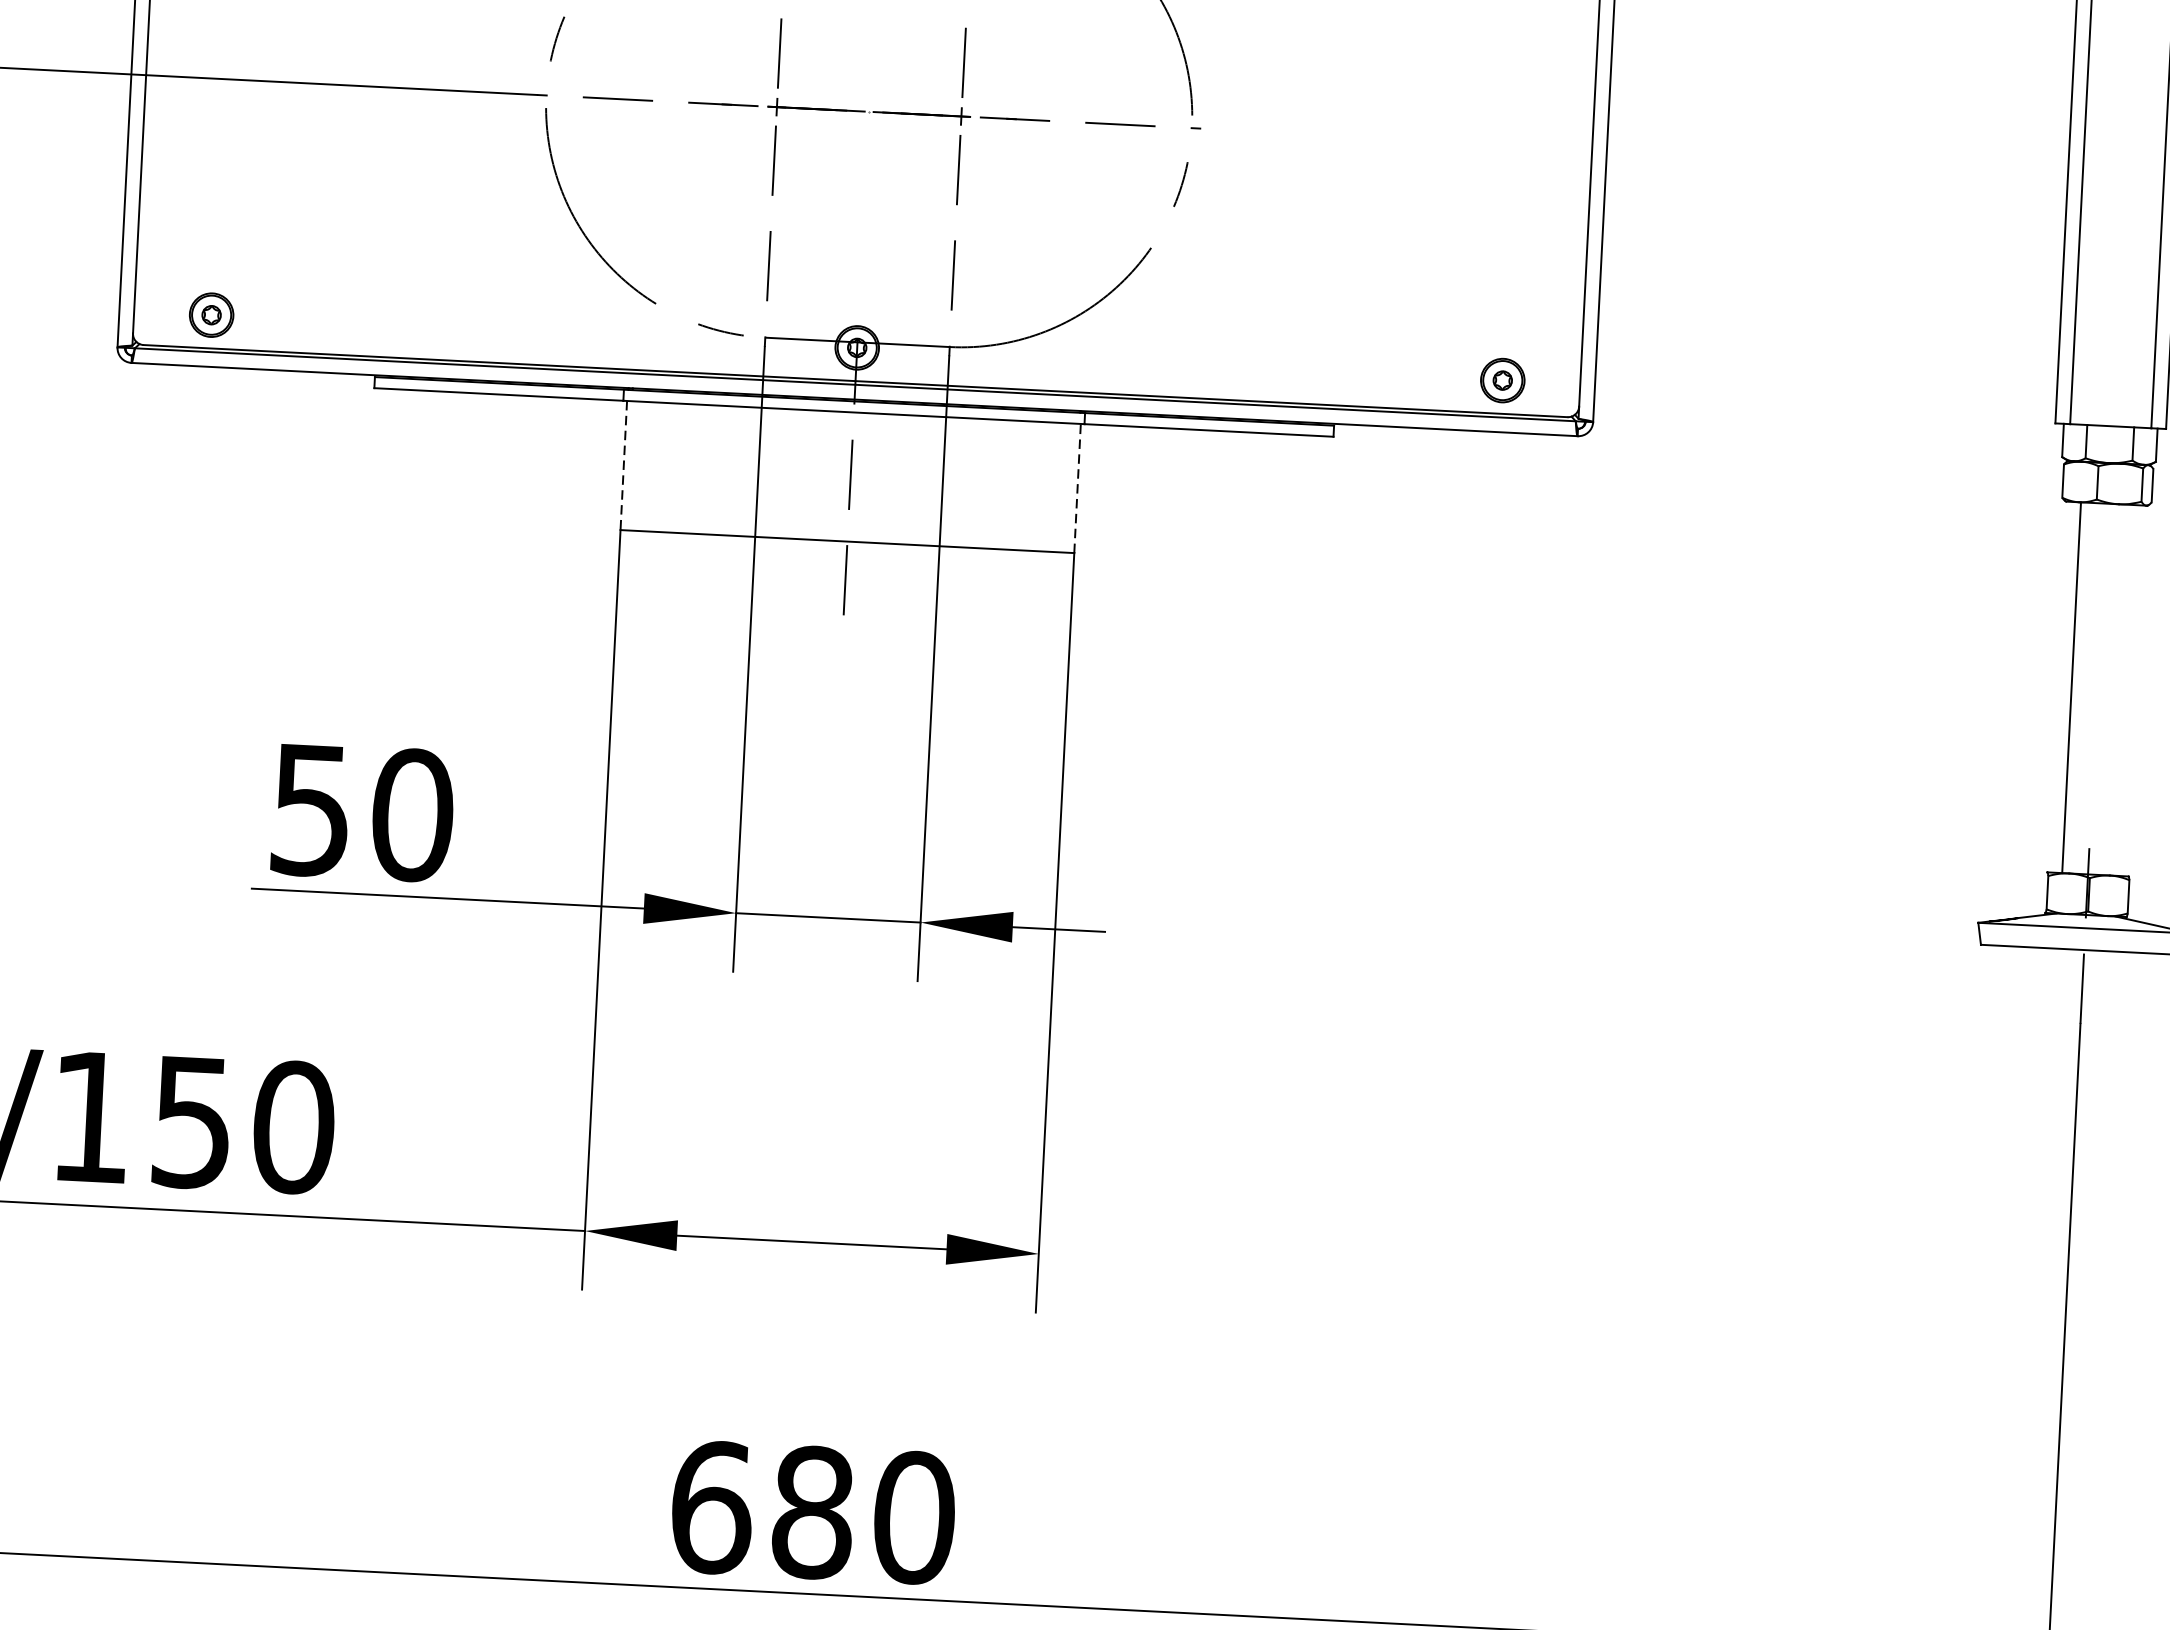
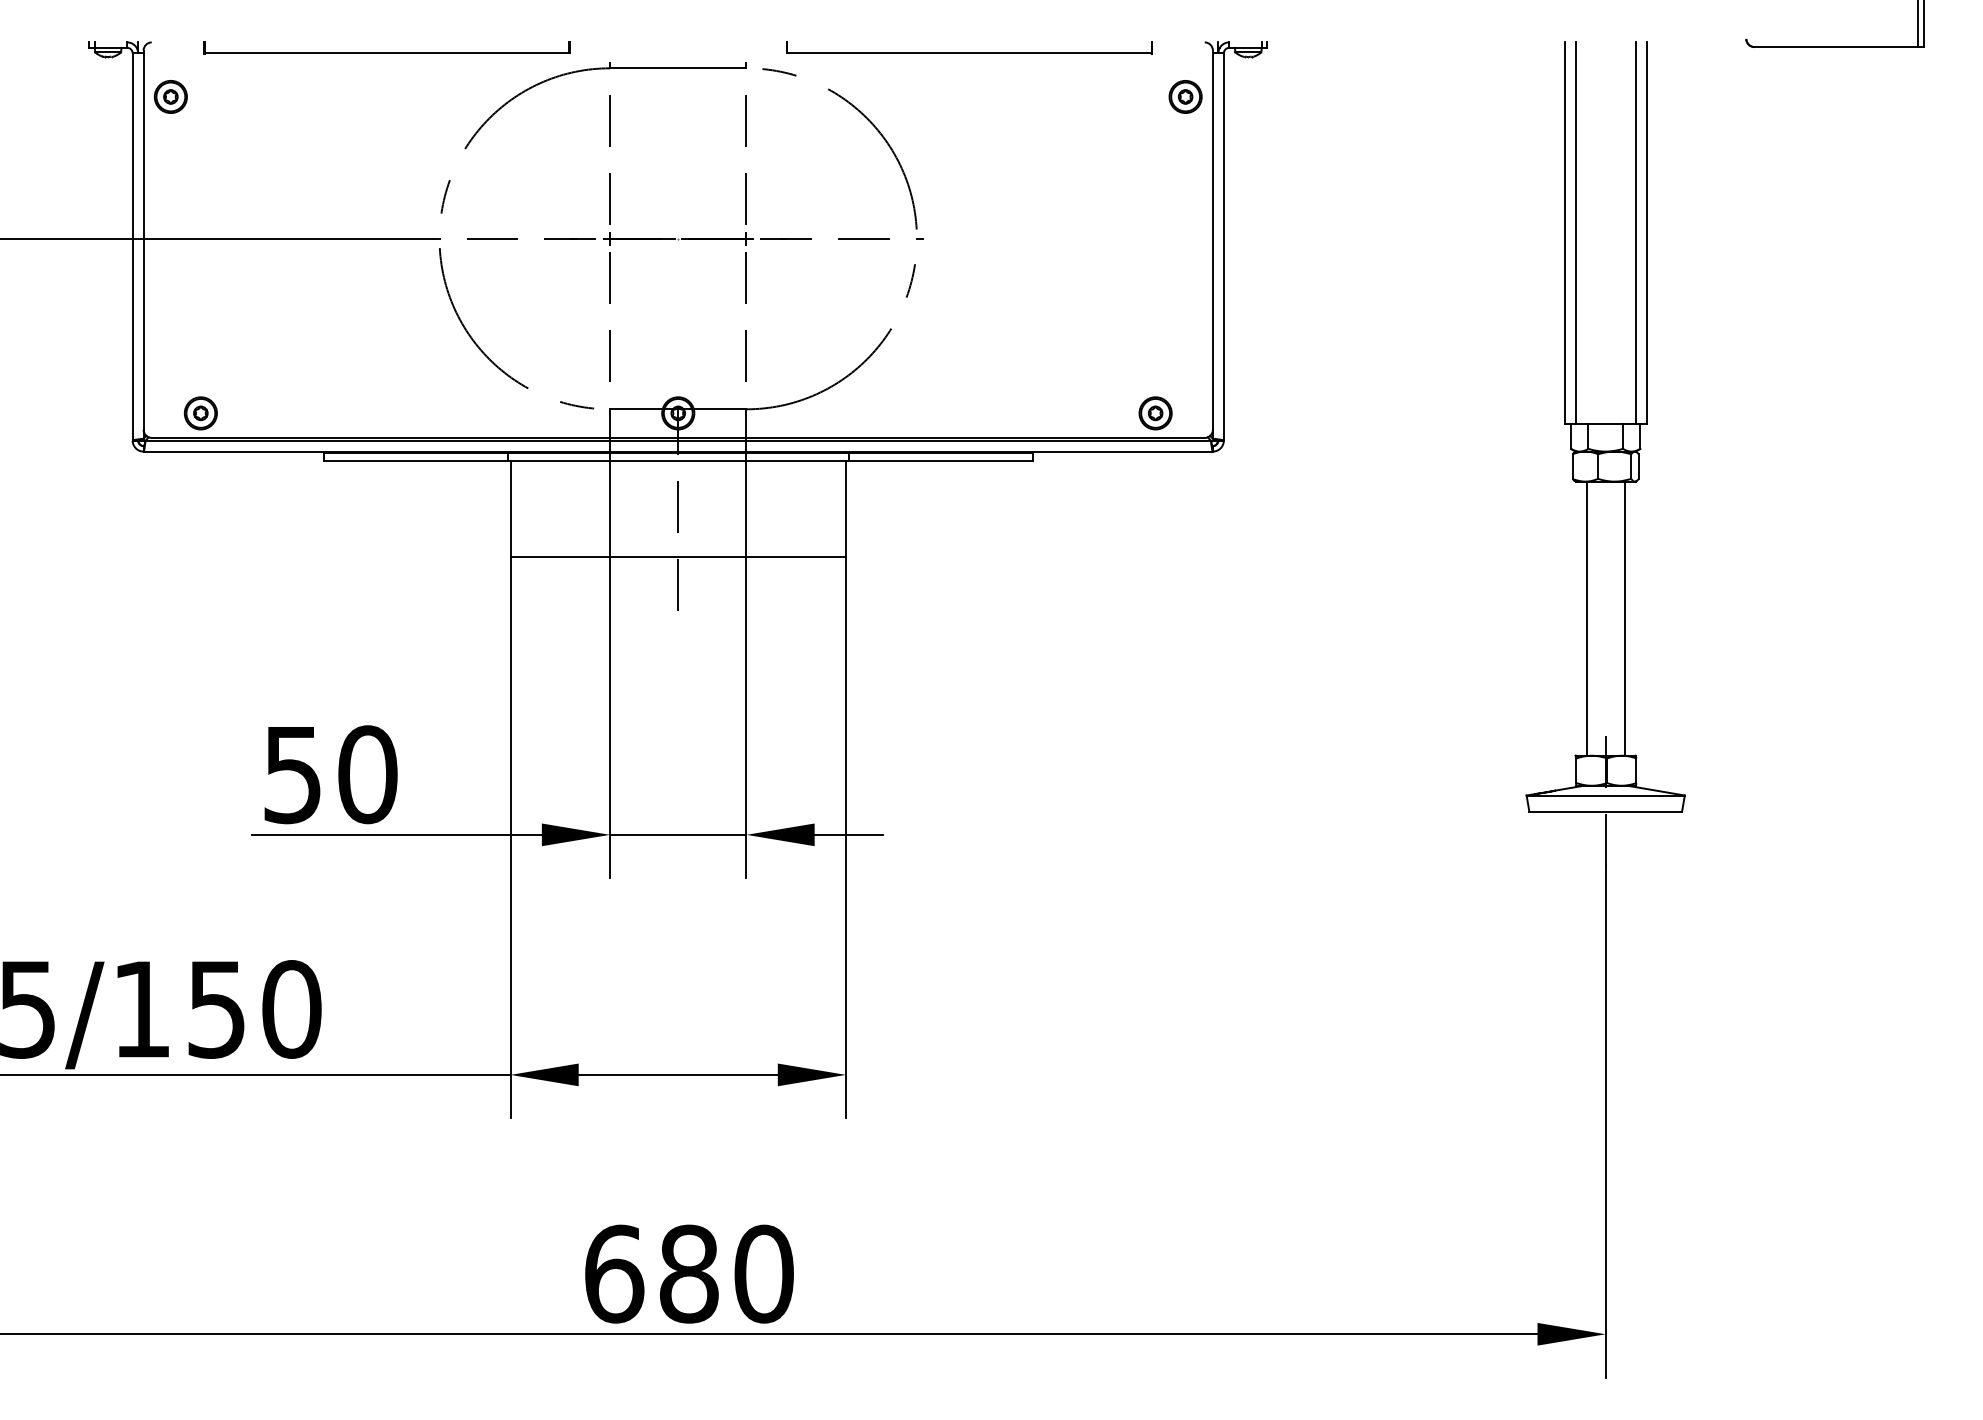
line: (623, 465) -> (510, 508), dashed -> solid
line: (1078, 488) -> (846, 508), dashed -> solid
line: (2122, 690) -> (1624, 618), added

